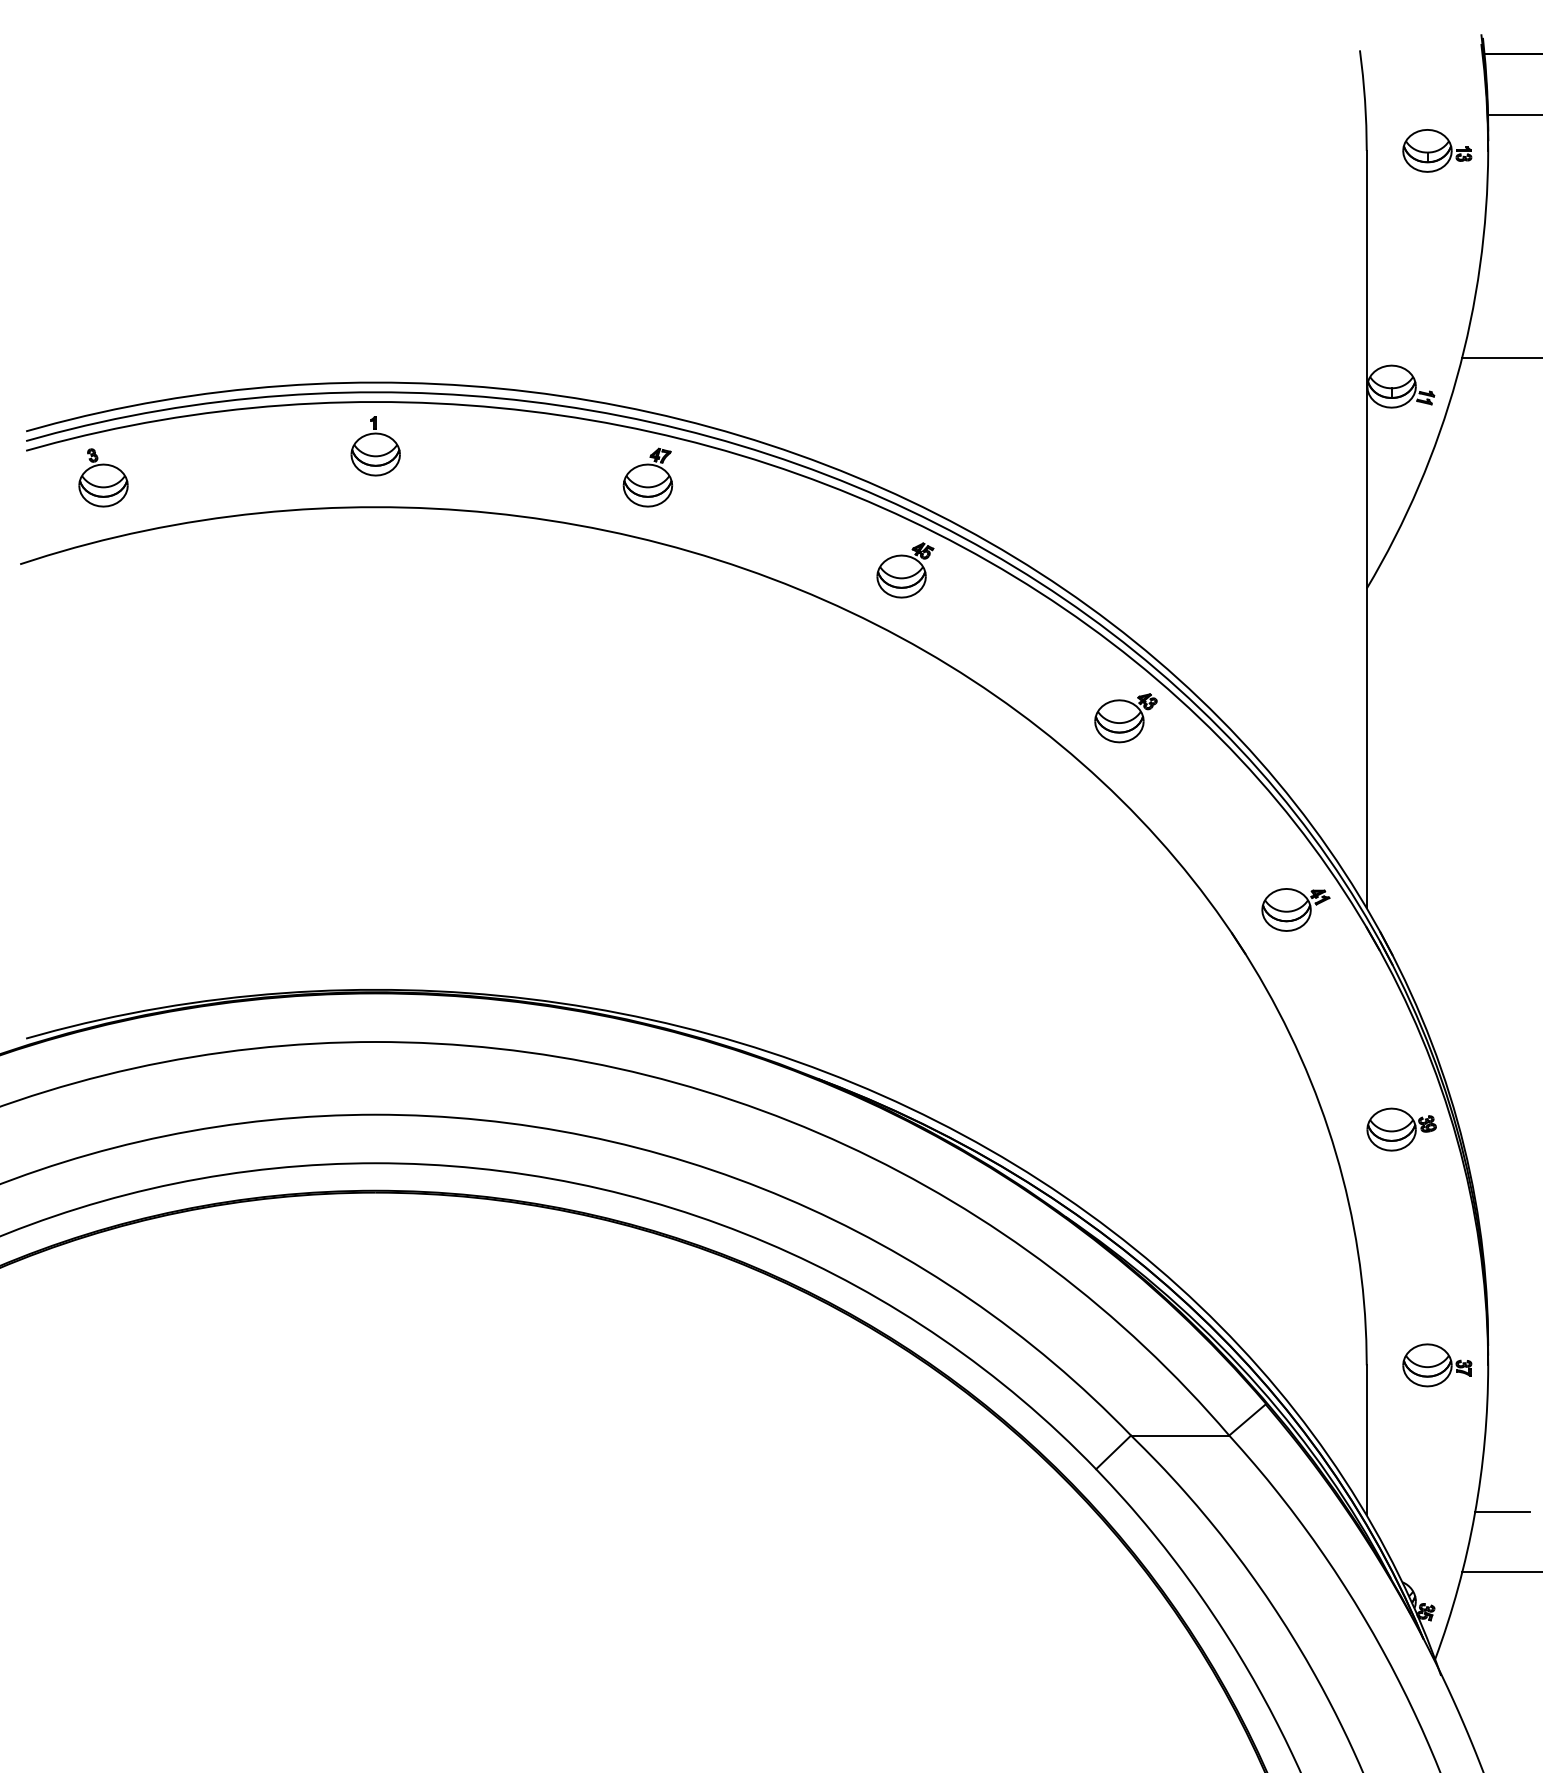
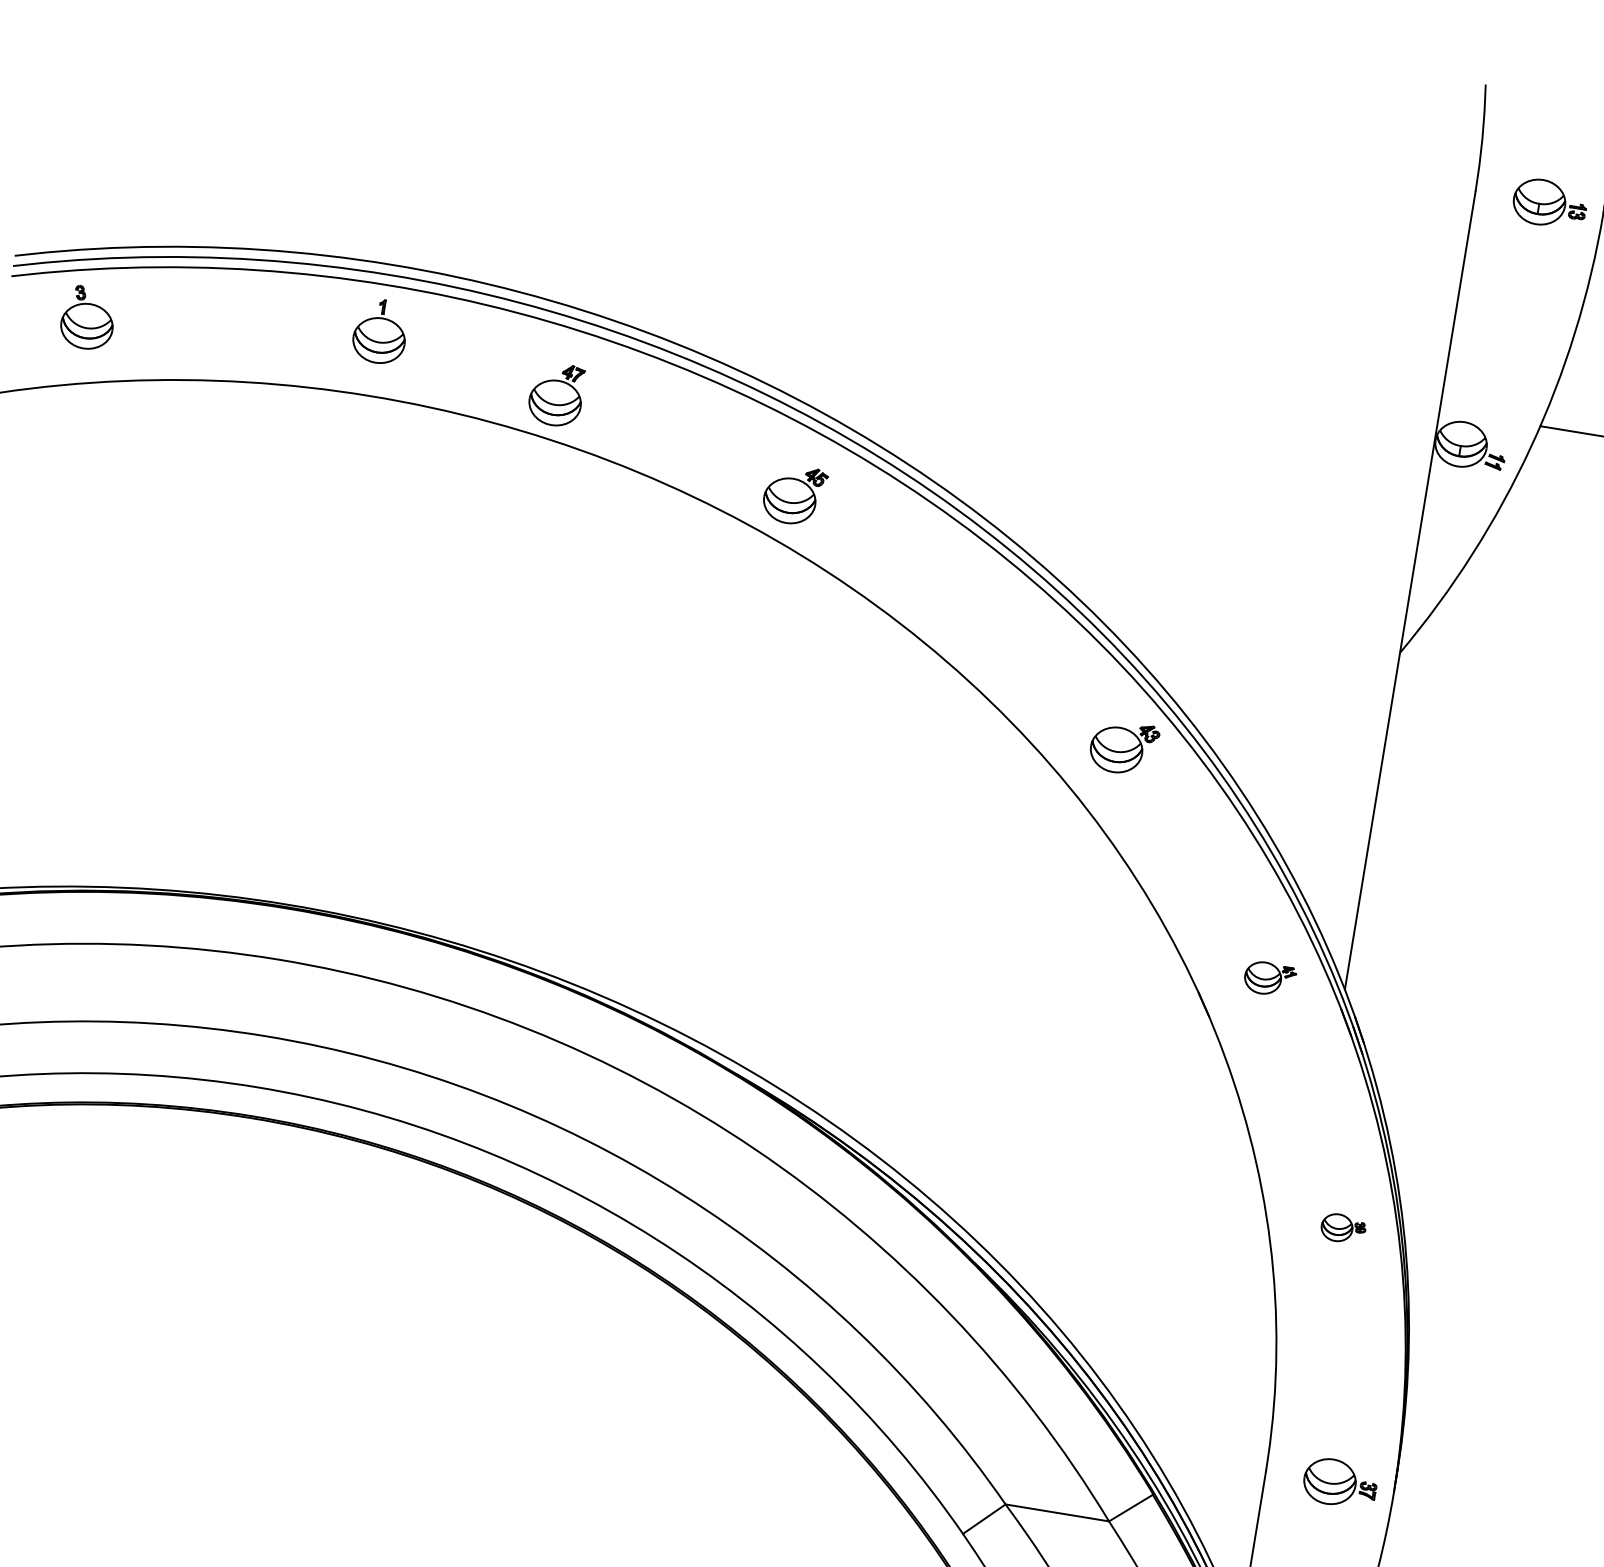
part: (647, 477) -> (556, 394), moved
part: (905, 570) -> (794, 495), moved
part: (1295, 909) -> (1269, 978), size x0.7
part: (1401, 1129) -> (1343, 1228), size x0.6

